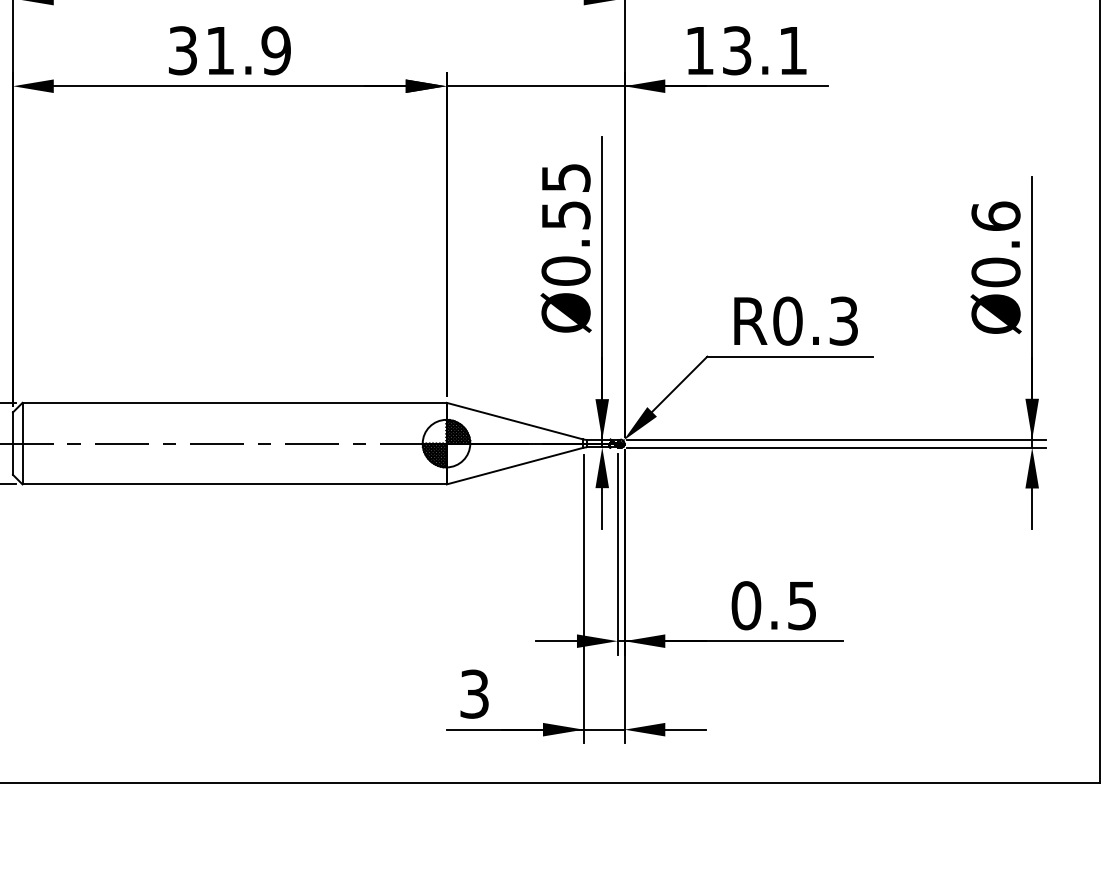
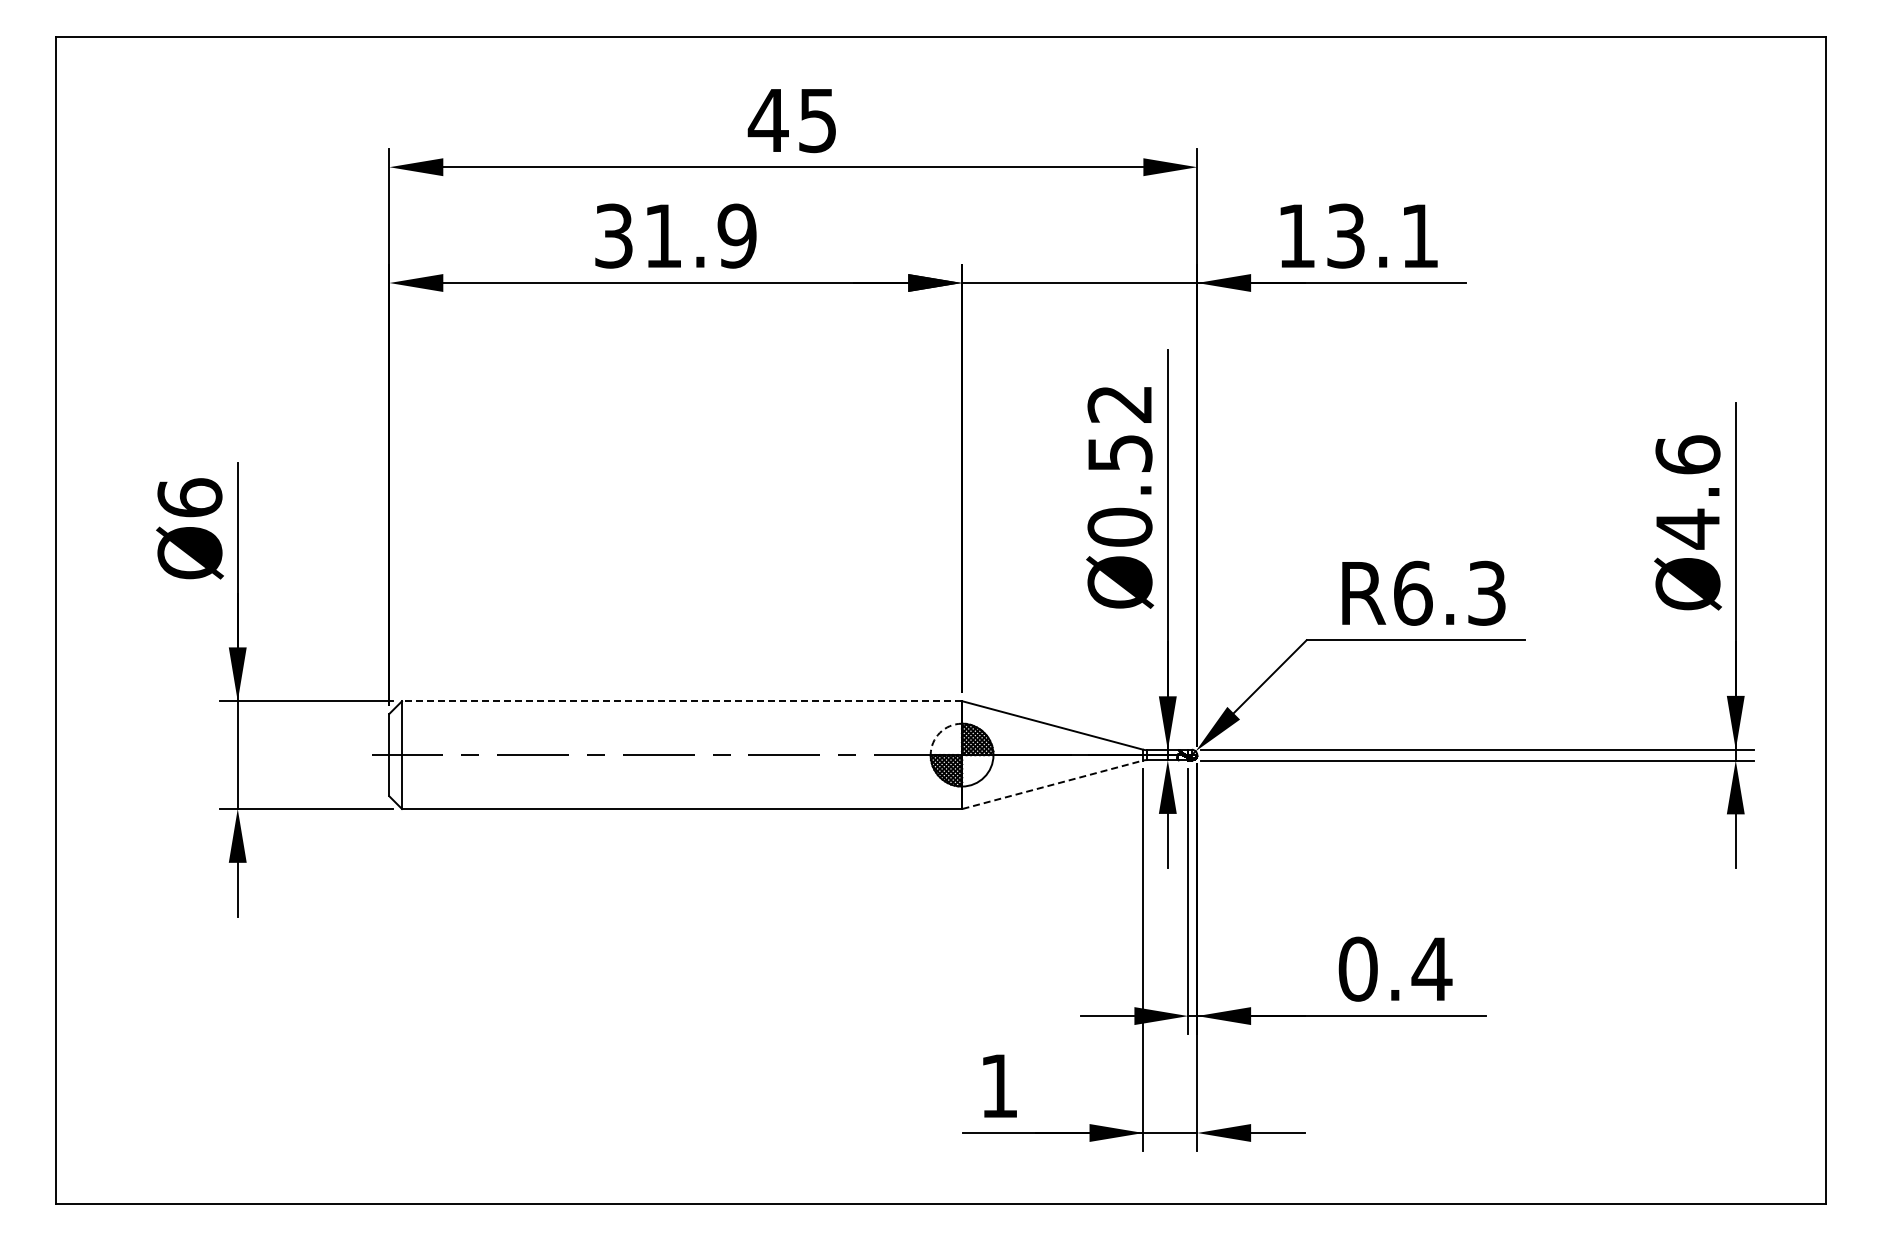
text: (565, 178) -> (1119, 404), Ø0.55 -> Ø0.52
text: (995, 272) -> (1687, 528), Ø0.6 -> Ø4.6
text: (787, 320) -> (1412, 592), R0.3 -> R6.3
line: (234, 403) -> (681, 701), solid -> dashed
arc: (429, 426) -> (939, 732), solid -> dashed
line: (515, 465) -> (1053, 784), solid -> dashed
text: (801, 605) -> (1431, 969), 0.5 -> 0.4
text: (474, 693) -> (998, 1085), 3 -> 1

